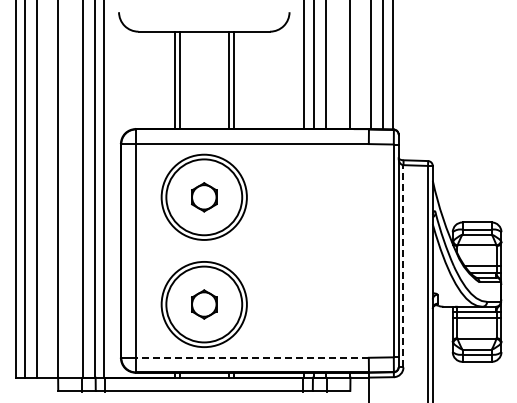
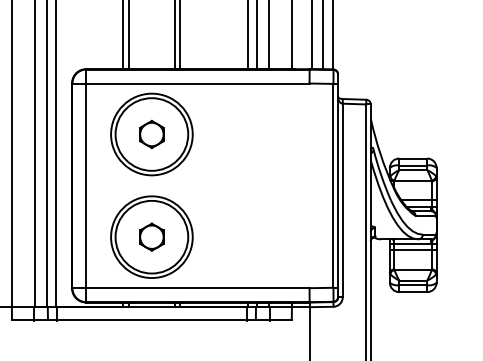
line: (403, 265) -> (342, 199), dashed -> solid
line: (251, 357) -> (197, 287), dashed -> solid

